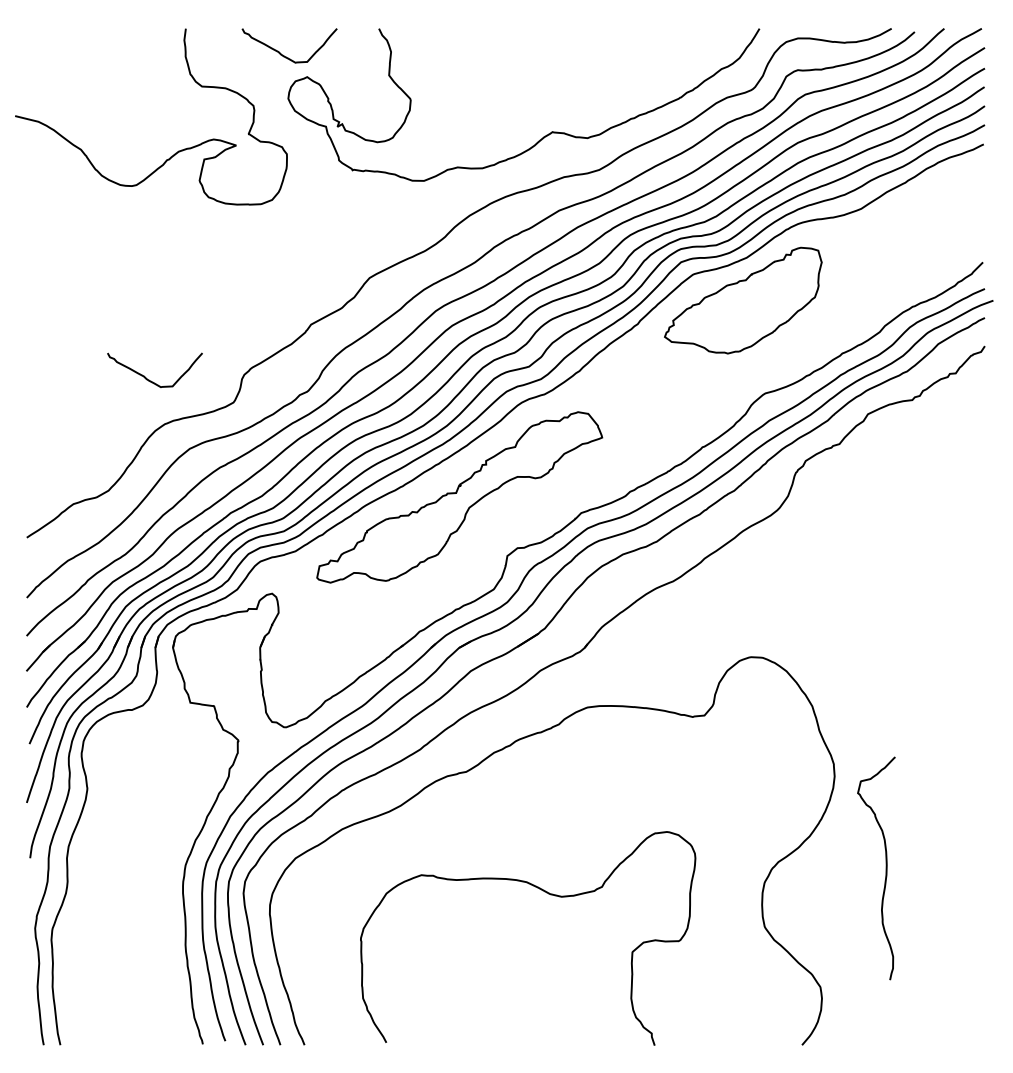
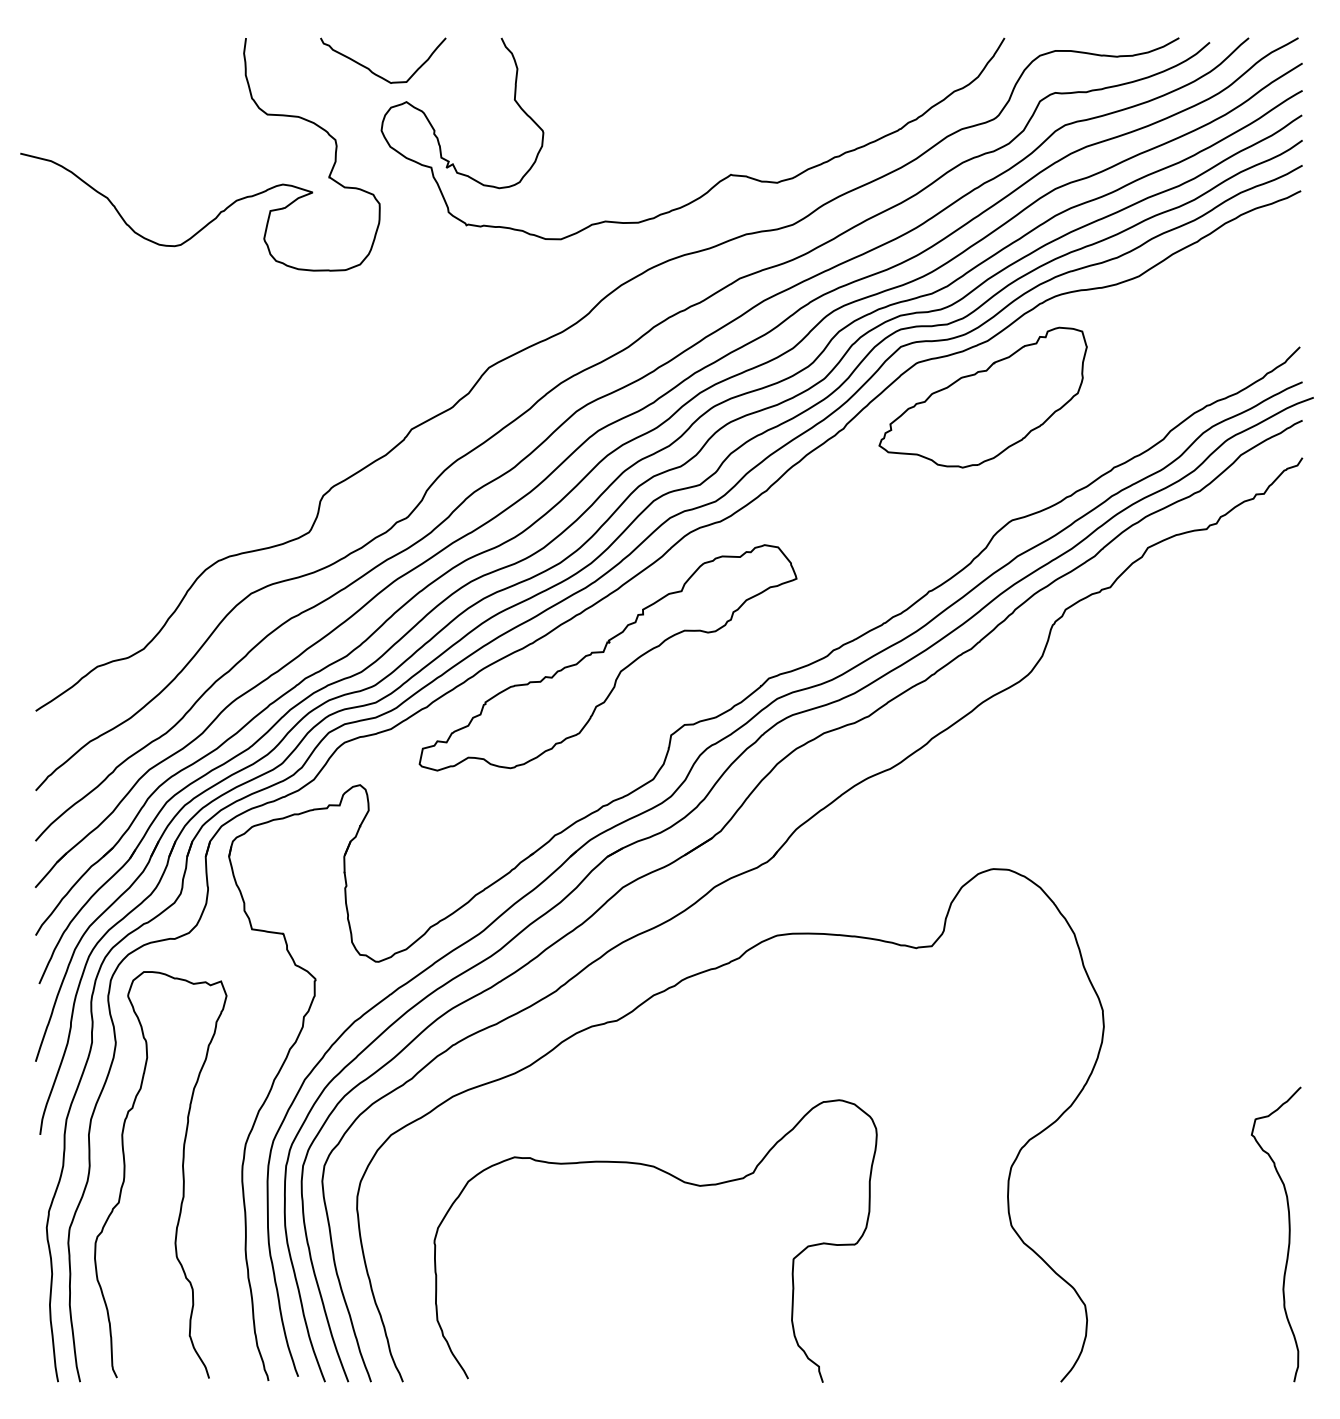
curve: (148, 379) -> (196, 501), removed
curve: (885, 868) -> (1288, 1234), moved
curve: (137, 888) -> (182, 1174), added
curve: (549, 894) -> (684, 1183), moved

